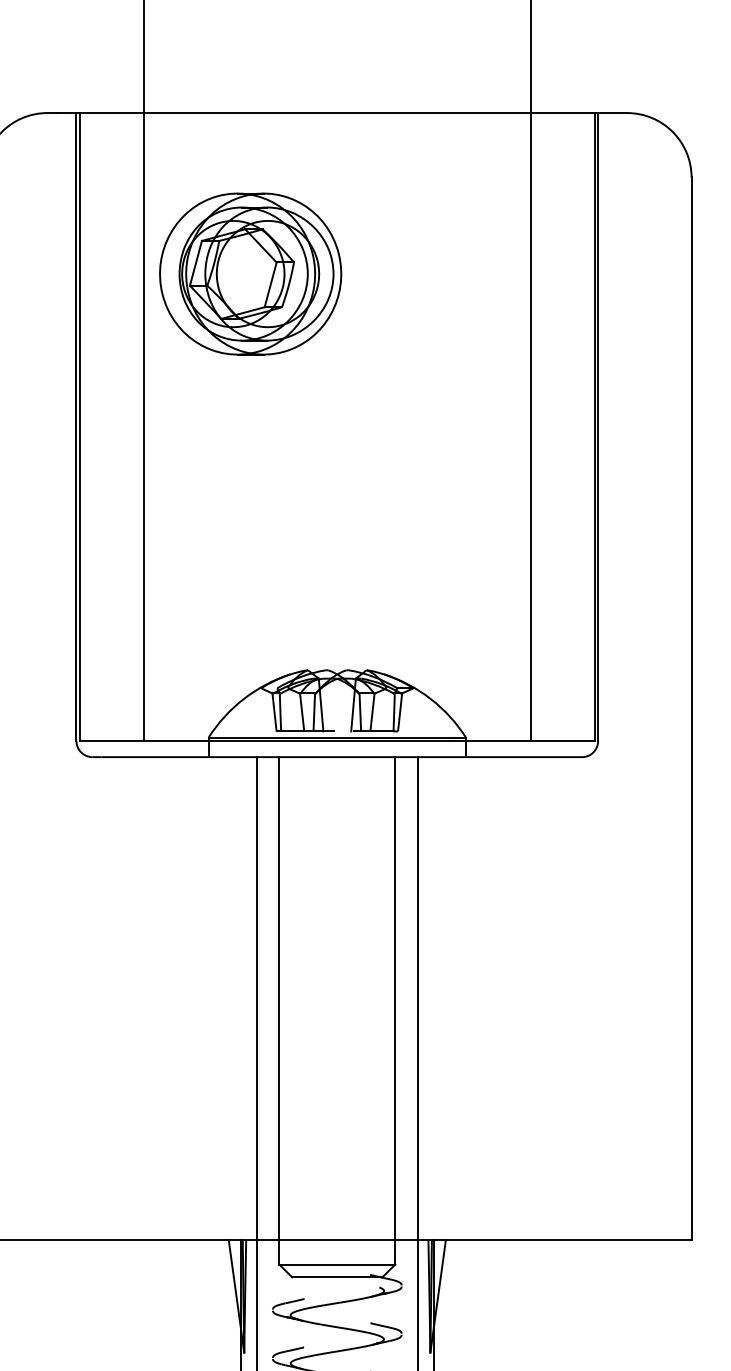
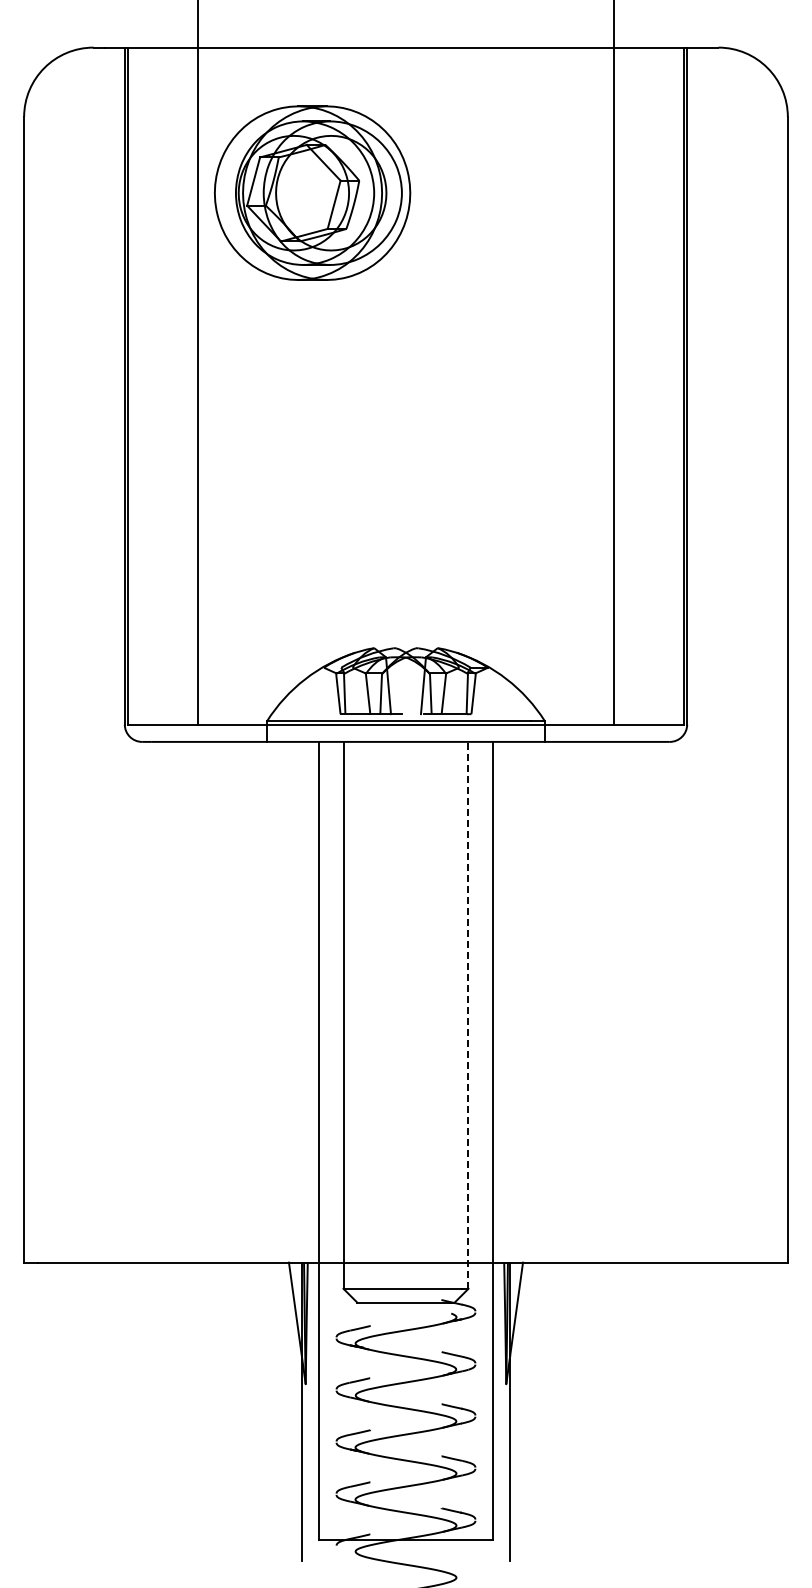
part: (250, 273) -> (312, 192), moved
line: (395, 1010) -> (468, 1014), solid -> dashed

